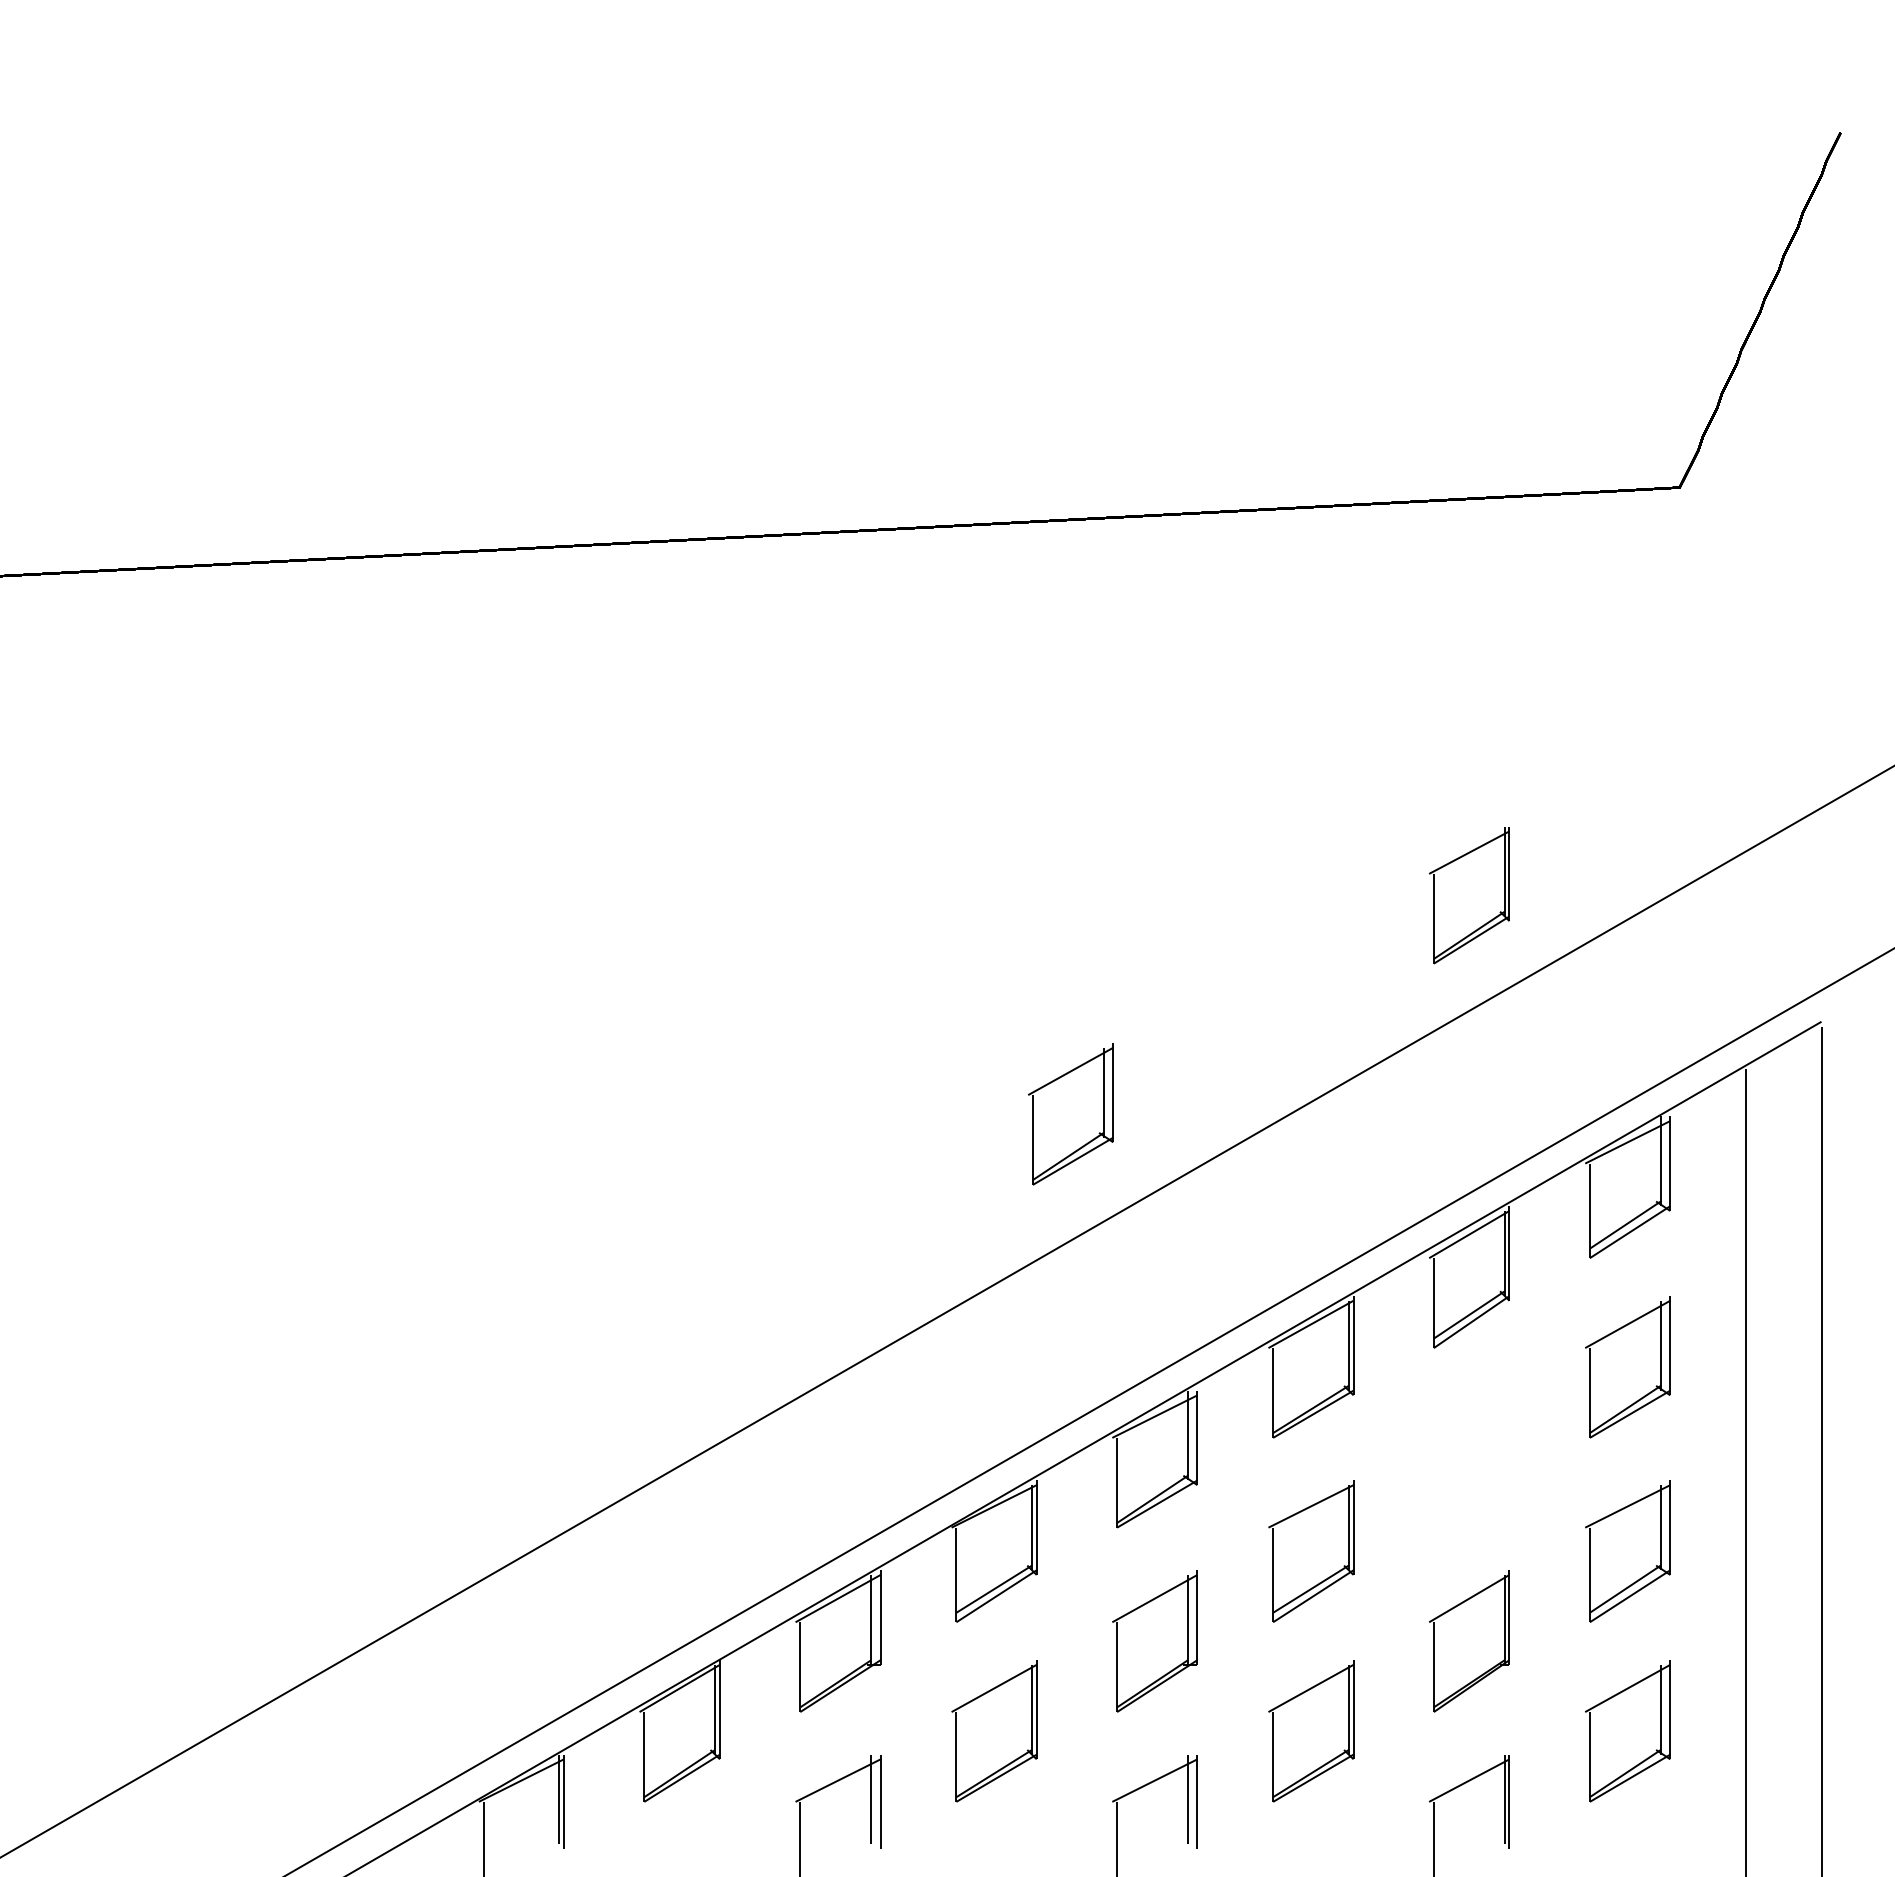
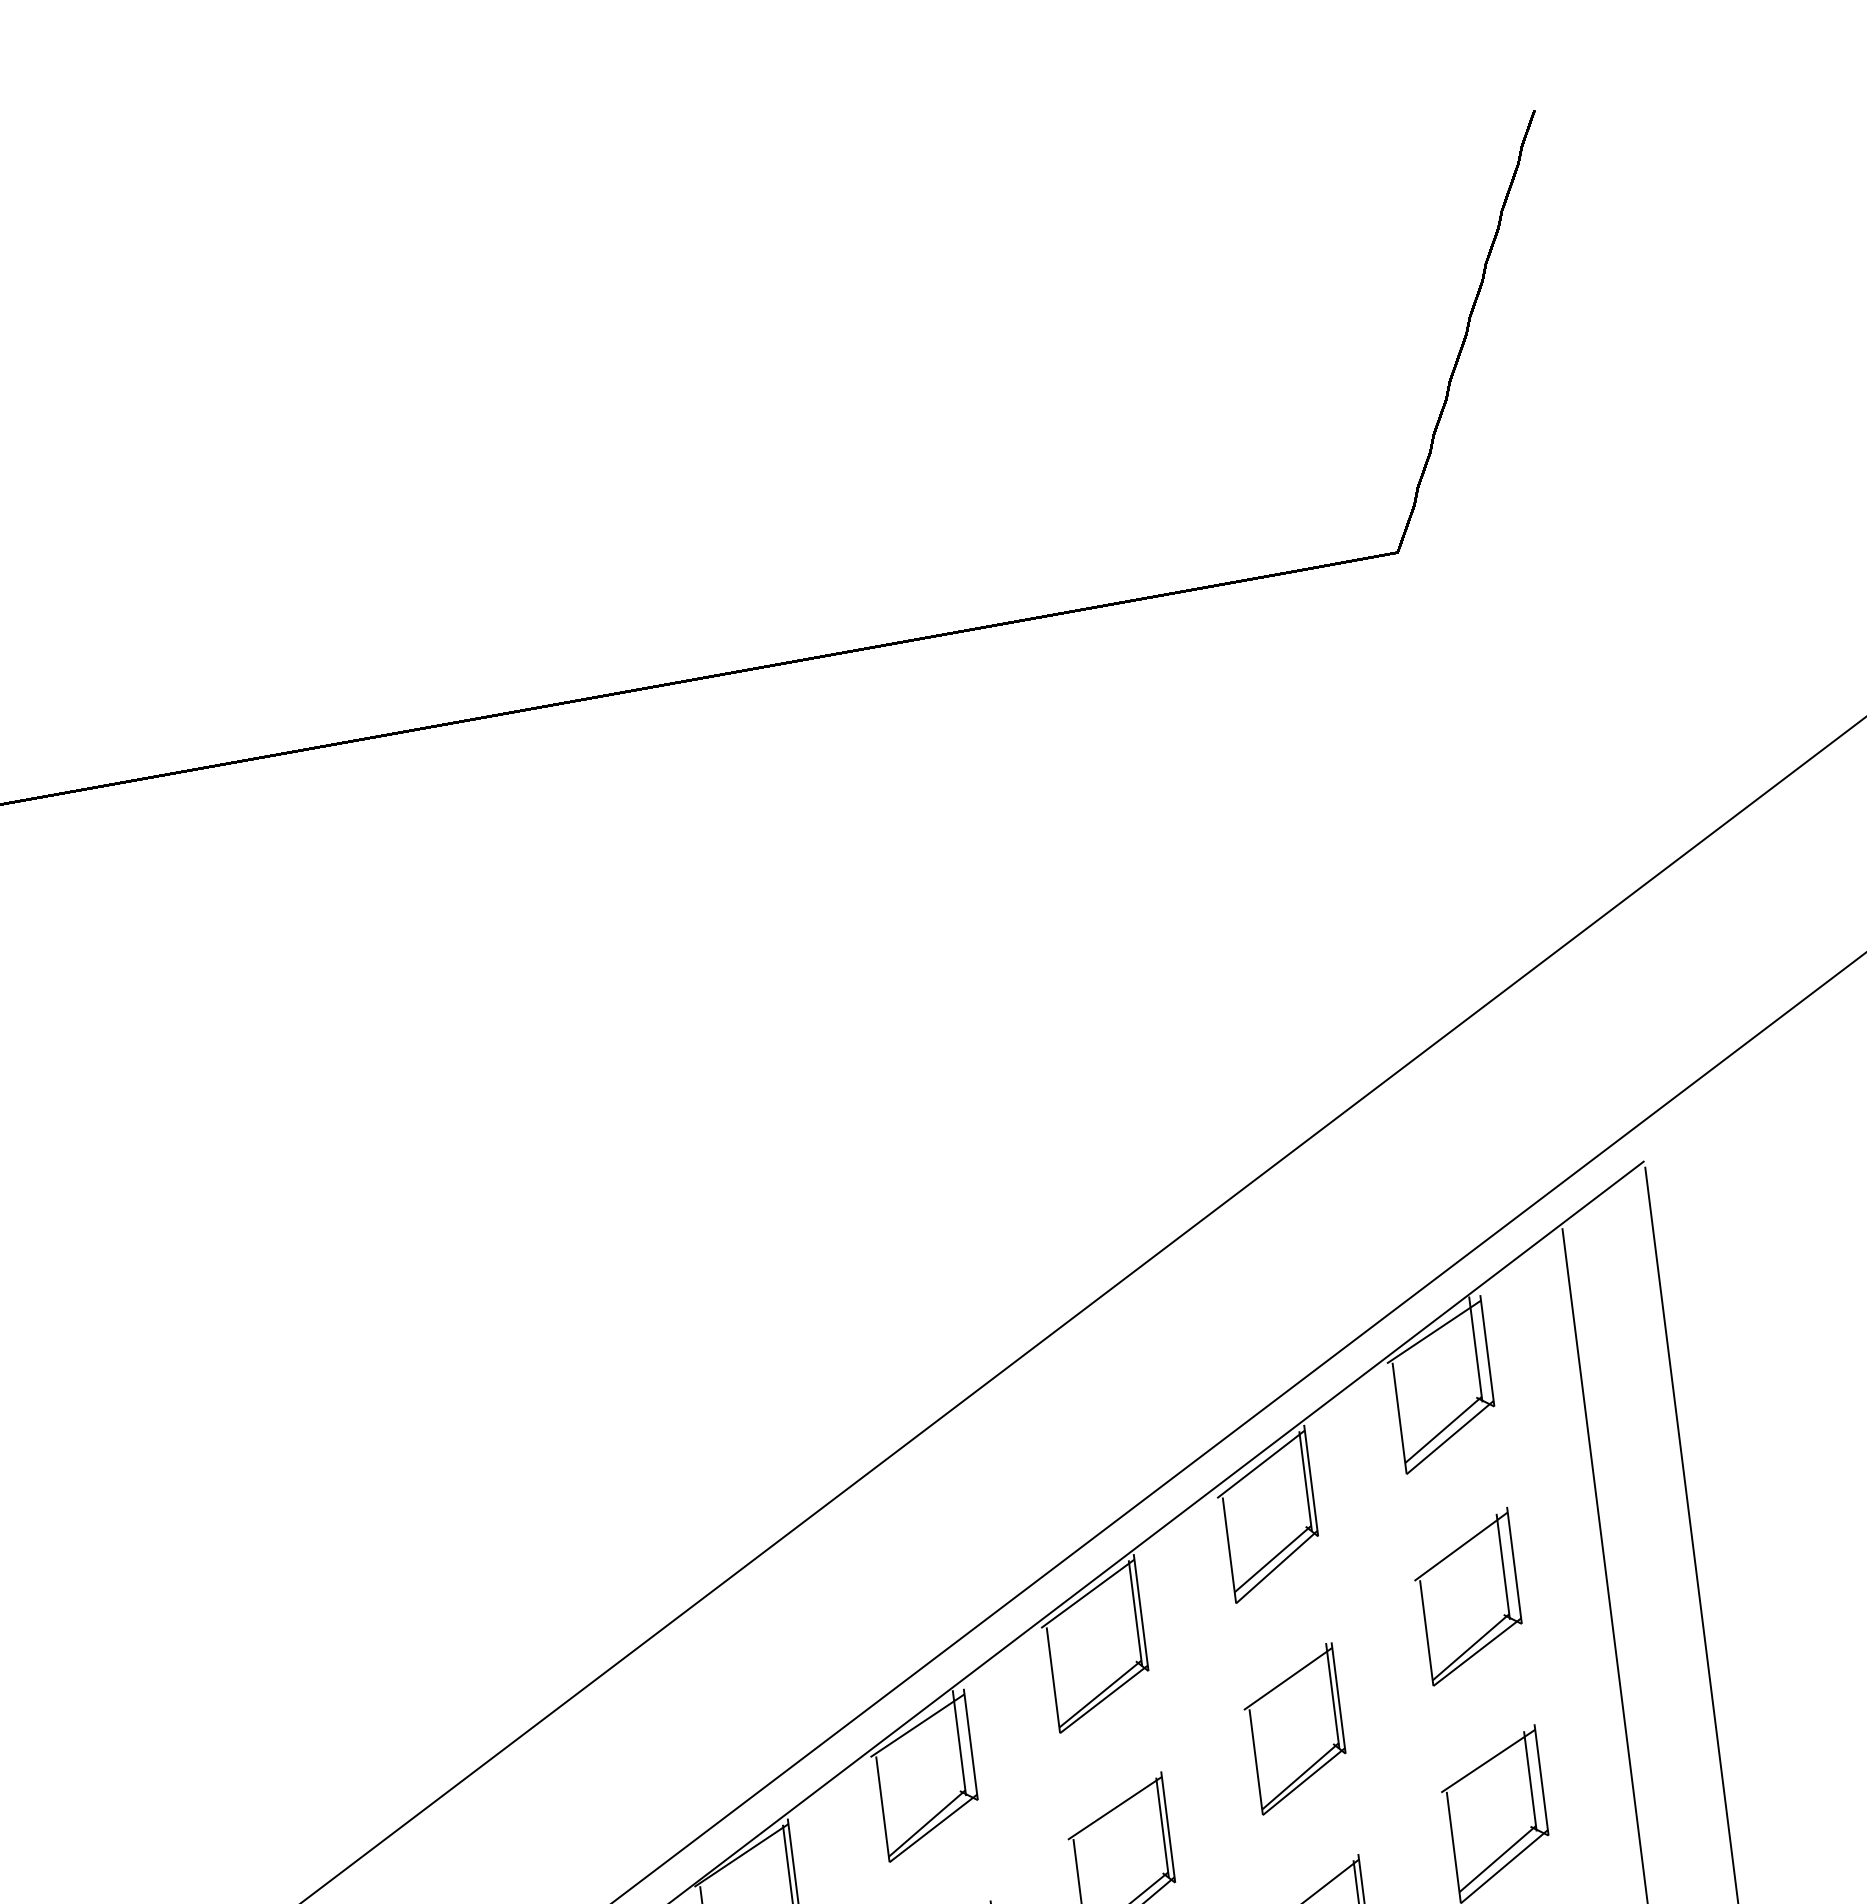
part: (1469, 895) -> (1294, 1729), moved
part: (1070, 1114) -> (773, 1382), removed

